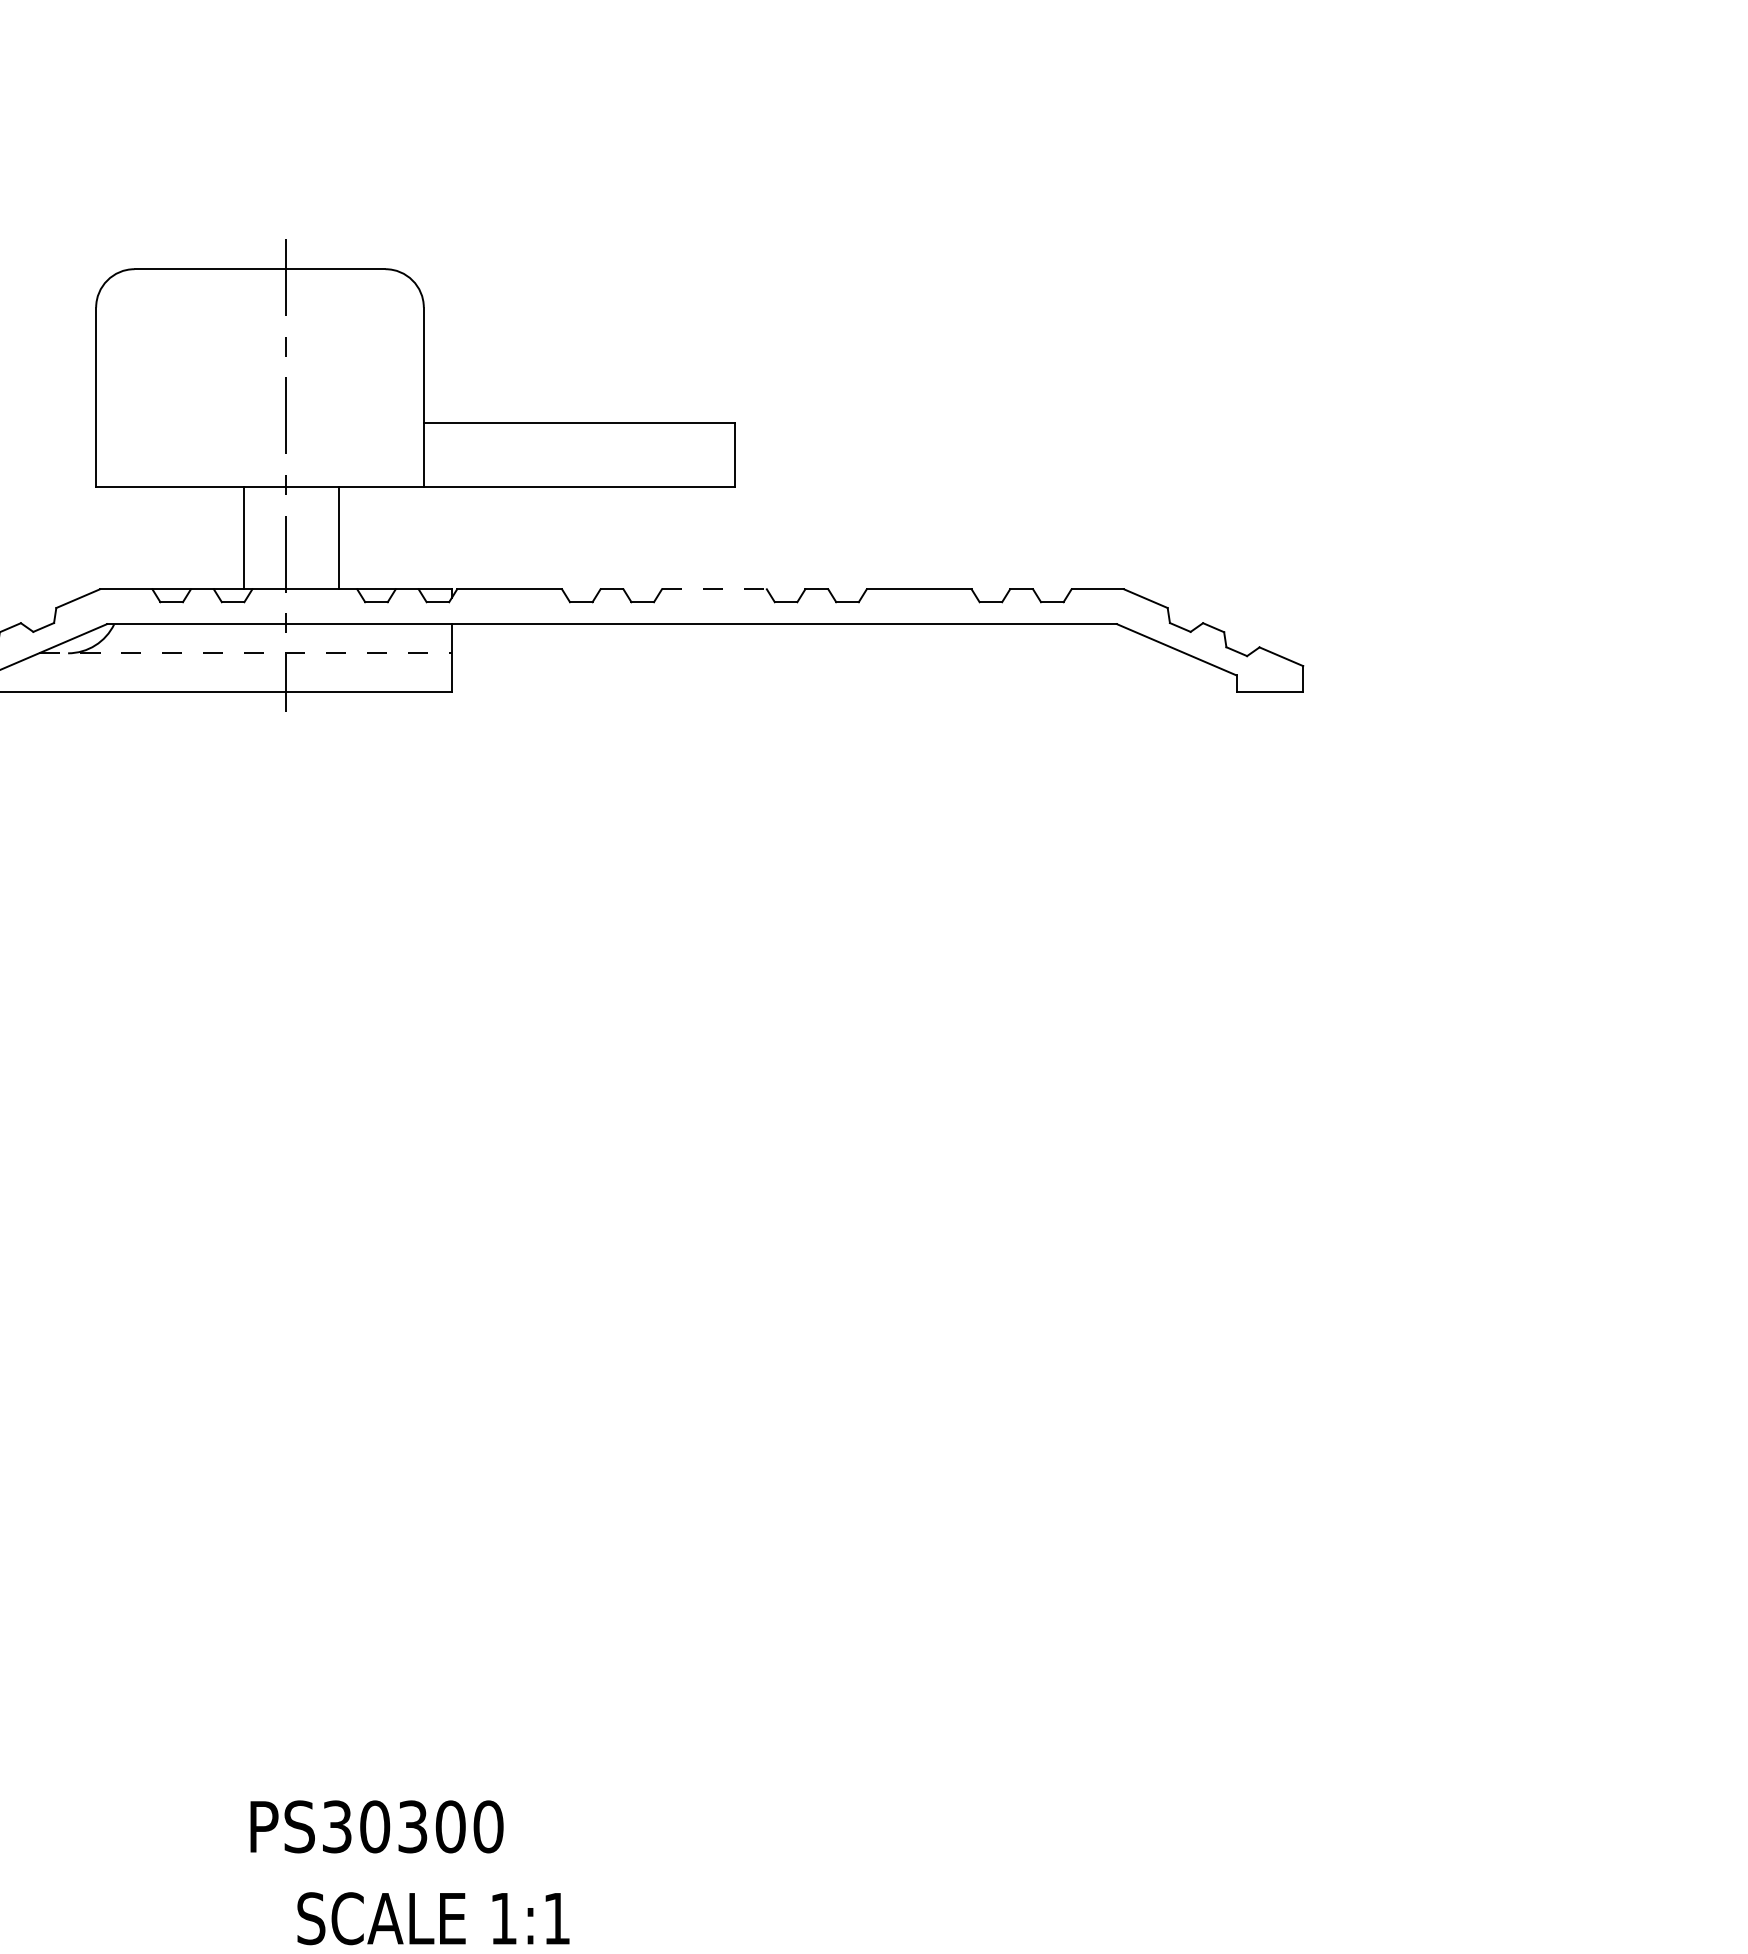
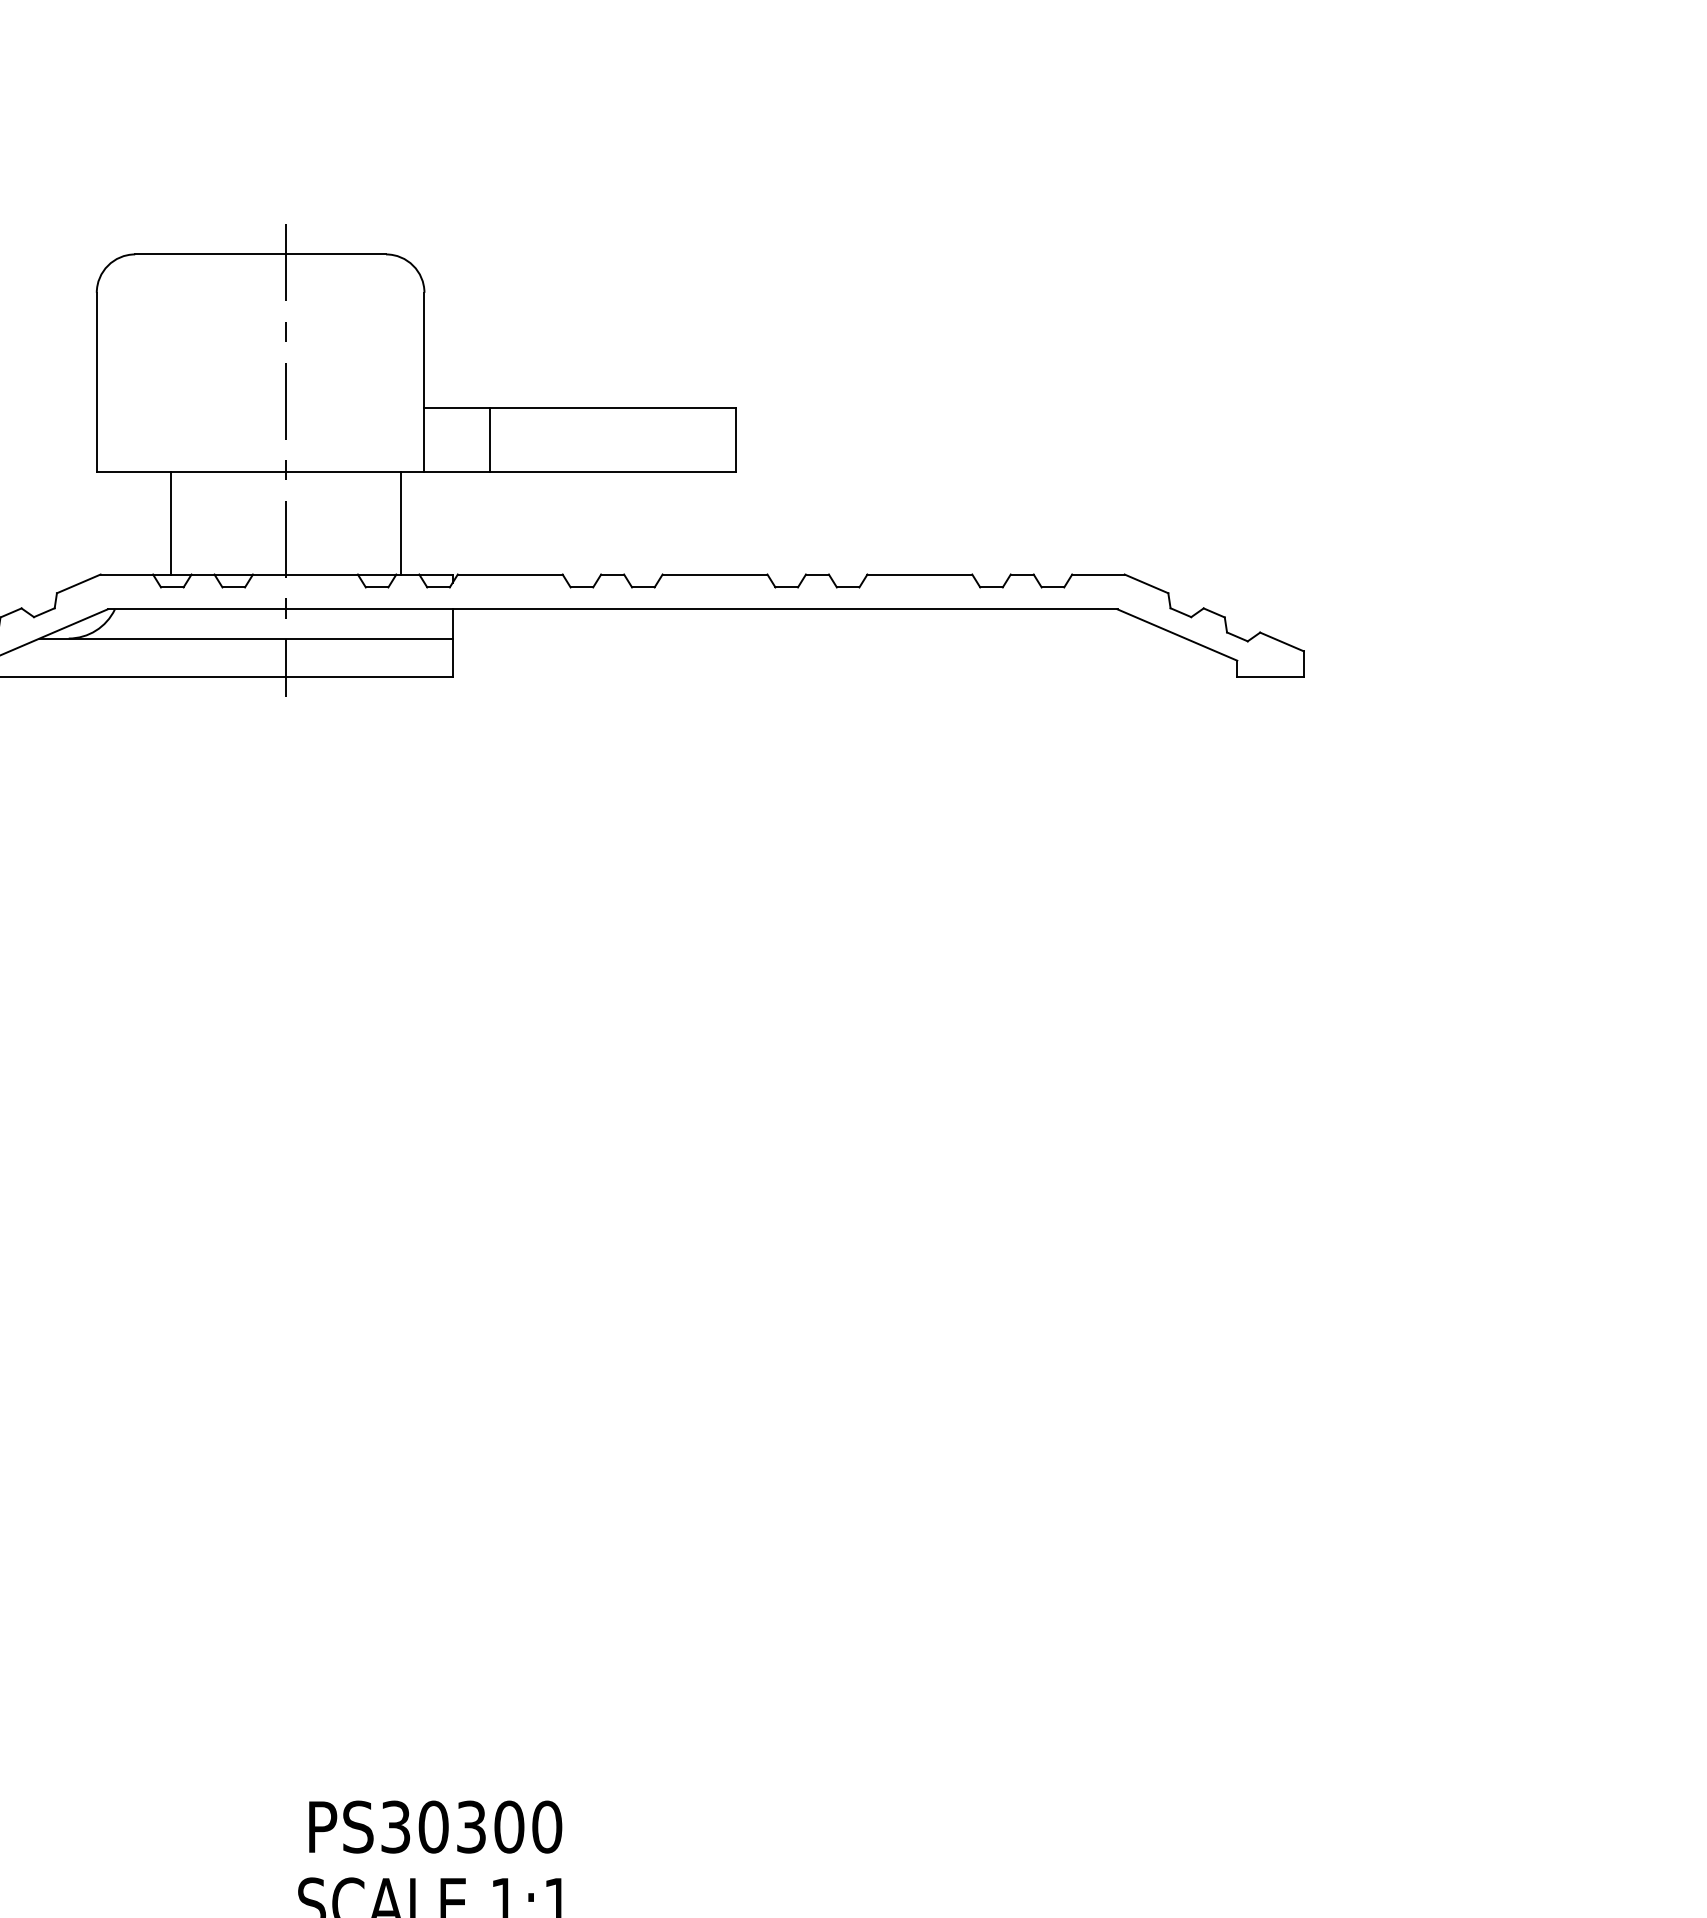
line: (489, 454) -> (490, 439), added
line: (244, 537) -> (171, 522), moved
line: (338, 537) -> (401, 522), moved
line: (714, 589) -> (715, 574), dashed -> solid
line: (245, 653) -> (246, 638), dashed -> solid
text: (376, 1826) -> (435, 1826), moved

